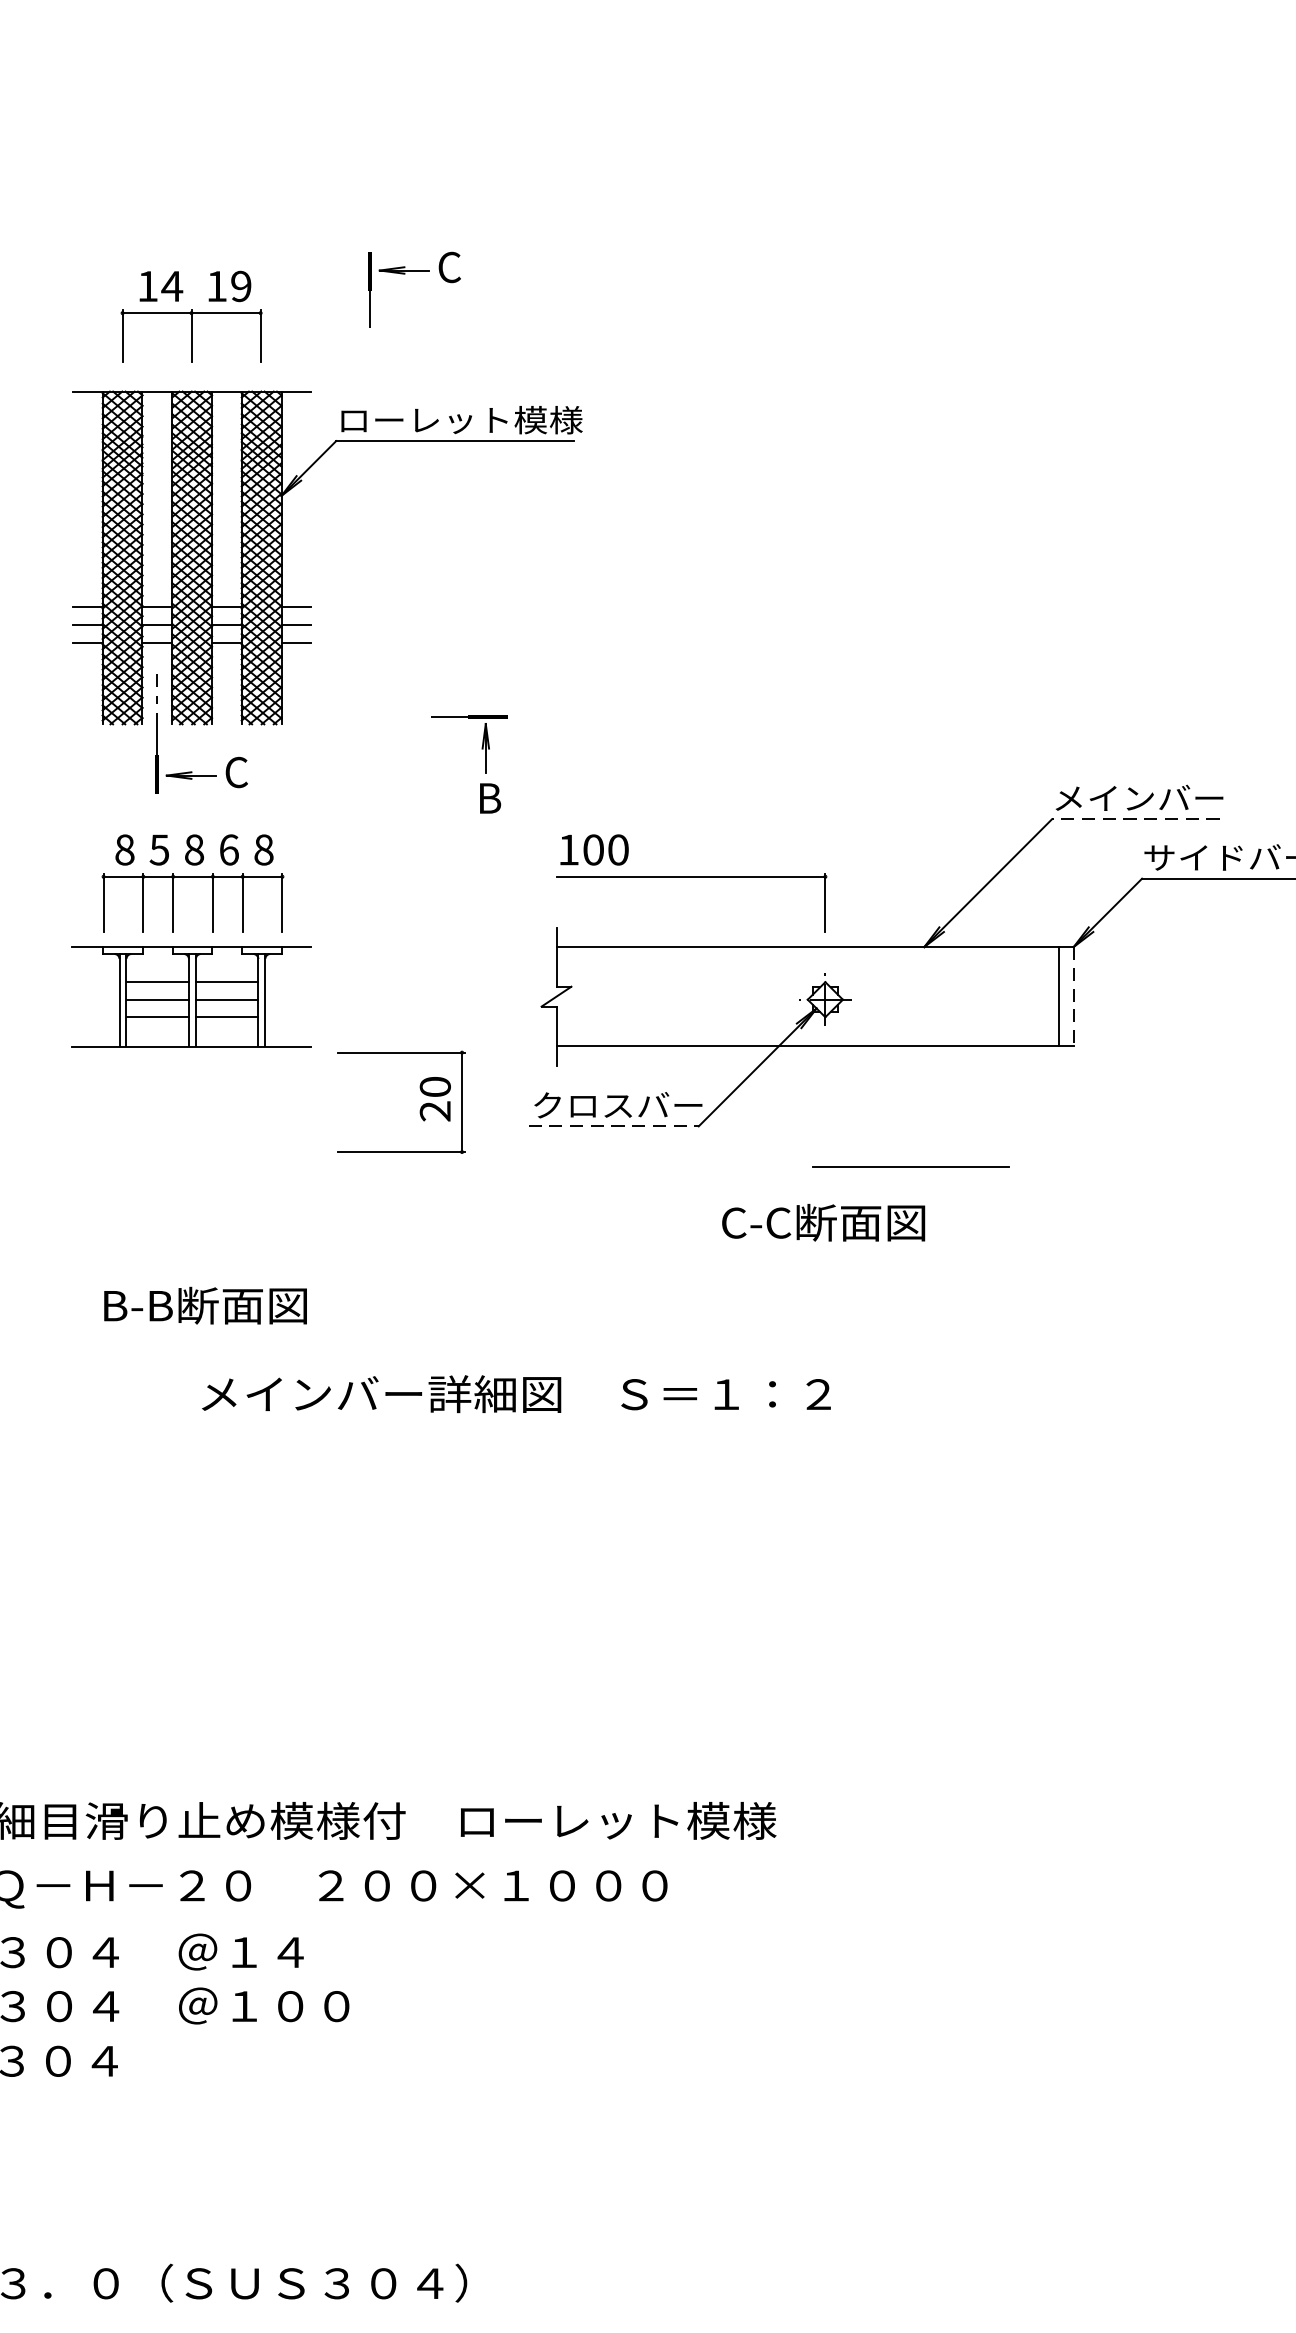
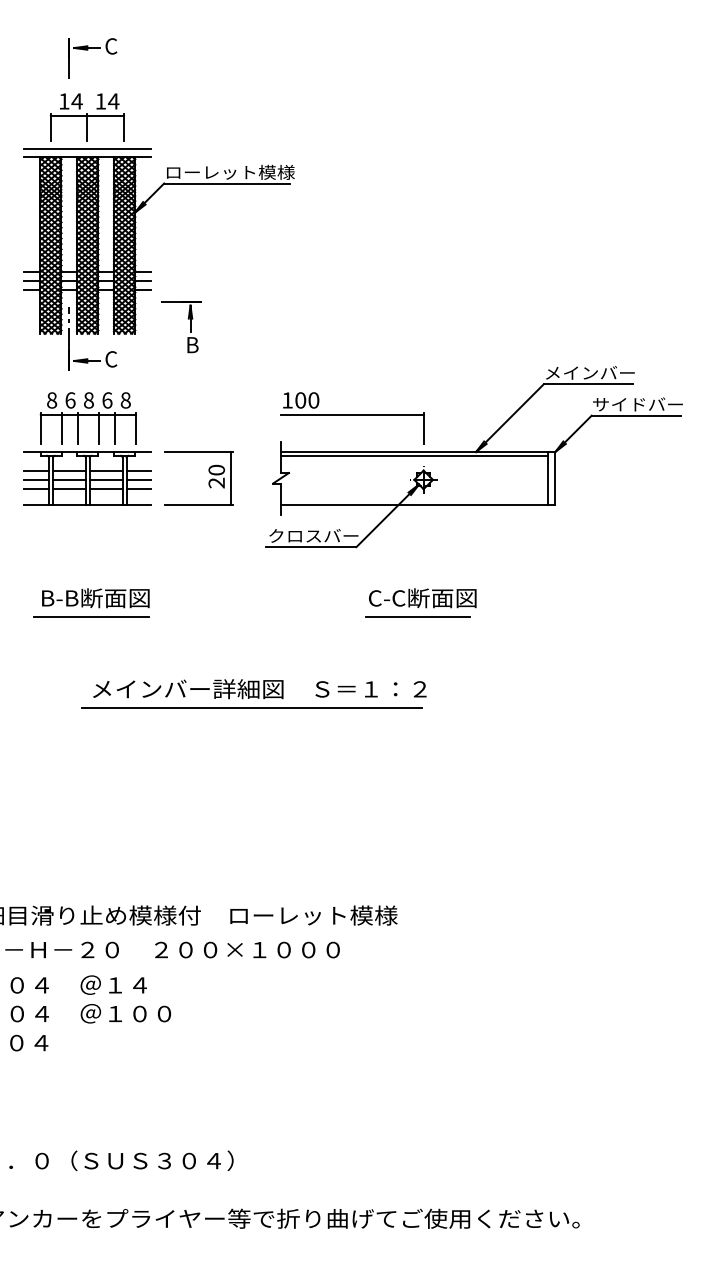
part: (406, 275) -> (88, 50), moved
text: (240, 286) -> (113, 101), 19 -> 14
line: (191, 376) -> (87, 149), added
part: (485, 765) -> (190, 327), moved
line: (1134, 819) -> (587, 384), dashed -> solid
text: (159, 850) -> (70, 400), 5 -> 6
line: (808, 953) -> (414, 455), added
line: (95, 982) -> (36, 470), added
line: (287, 982) -> (138, 470), added
line: (1073, 997) -> (555, 478), dashed -> solid
line: (95, 998) -> (36, 479), added
line: (287, 998) -> (138, 479), added
line: (95, 1017) -> (36, 489), added
line: (287, 1017) -> (138, 489), added
part: (419, 1110) -> (208, 482), moved
line: (613, 1127) -> (311, 547), dashed -> solid
line: (909, 1164) -> (417, 616), moved
line: (199, 1259) -> (91, 617), added
text: (204, 1306) -> (95, 598), moved
line: (502, 1430) -> (252, 708), added

